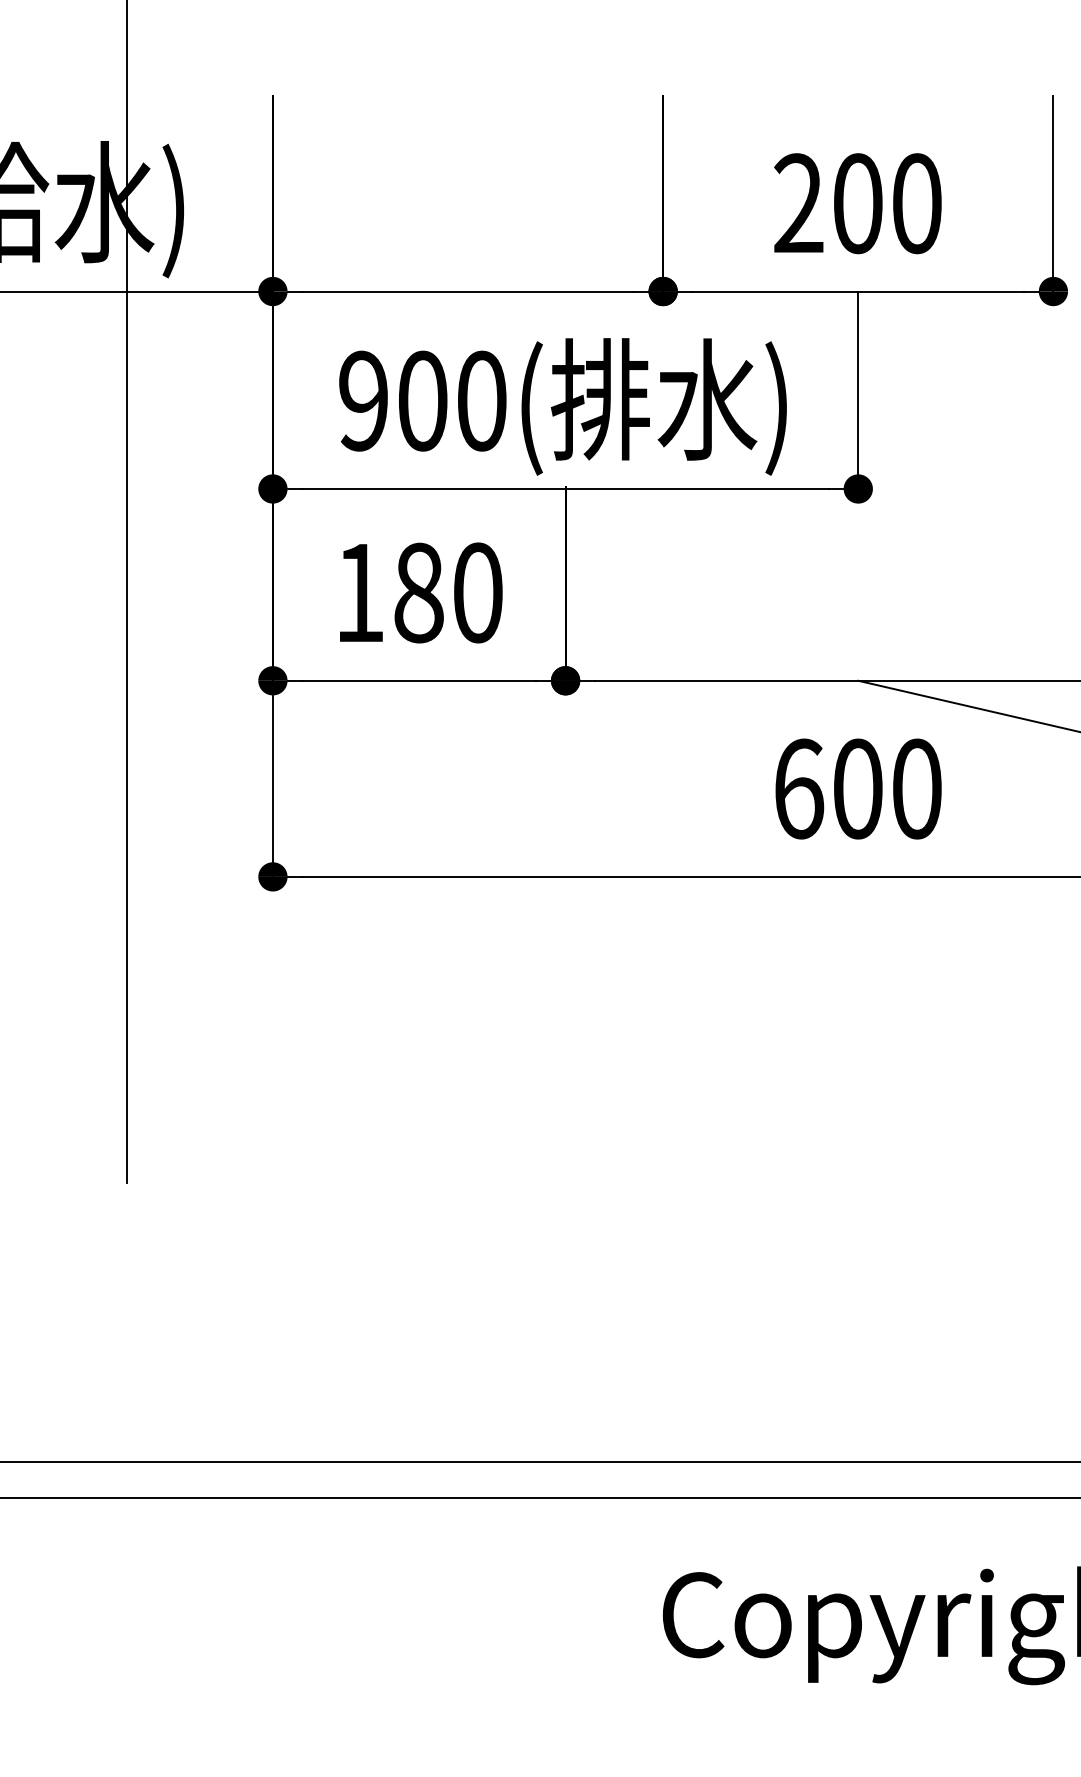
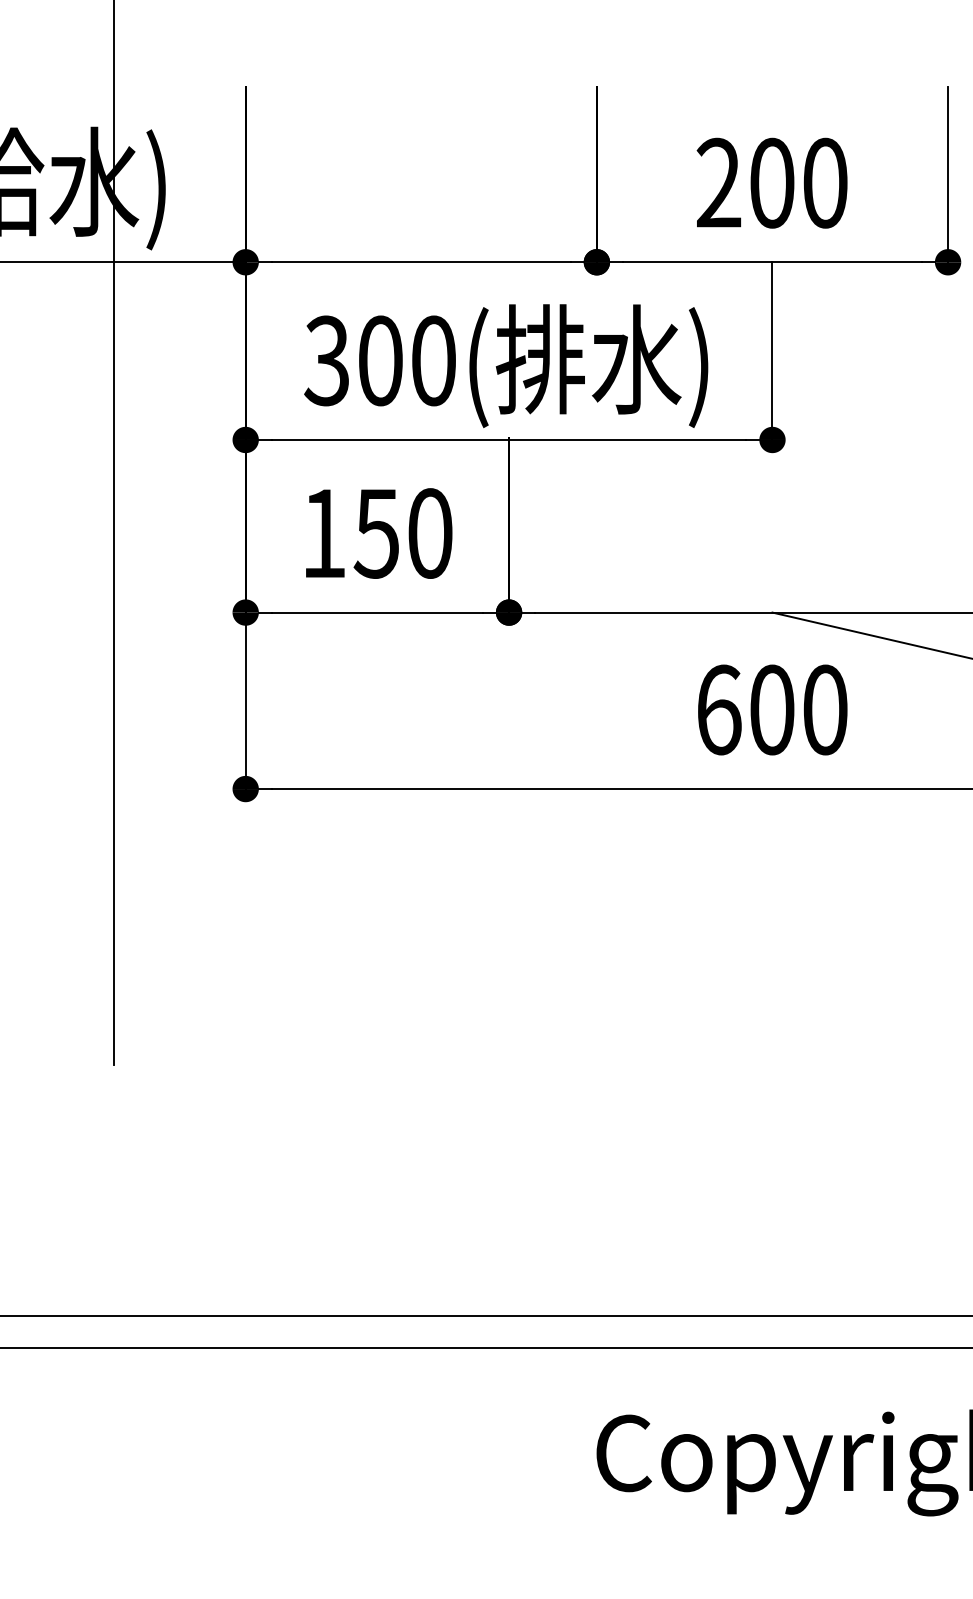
text: (362, 400) -> (326, 360), 900( -> 300(
text: (417, 592) -> (375, 533), 180 -> 150

